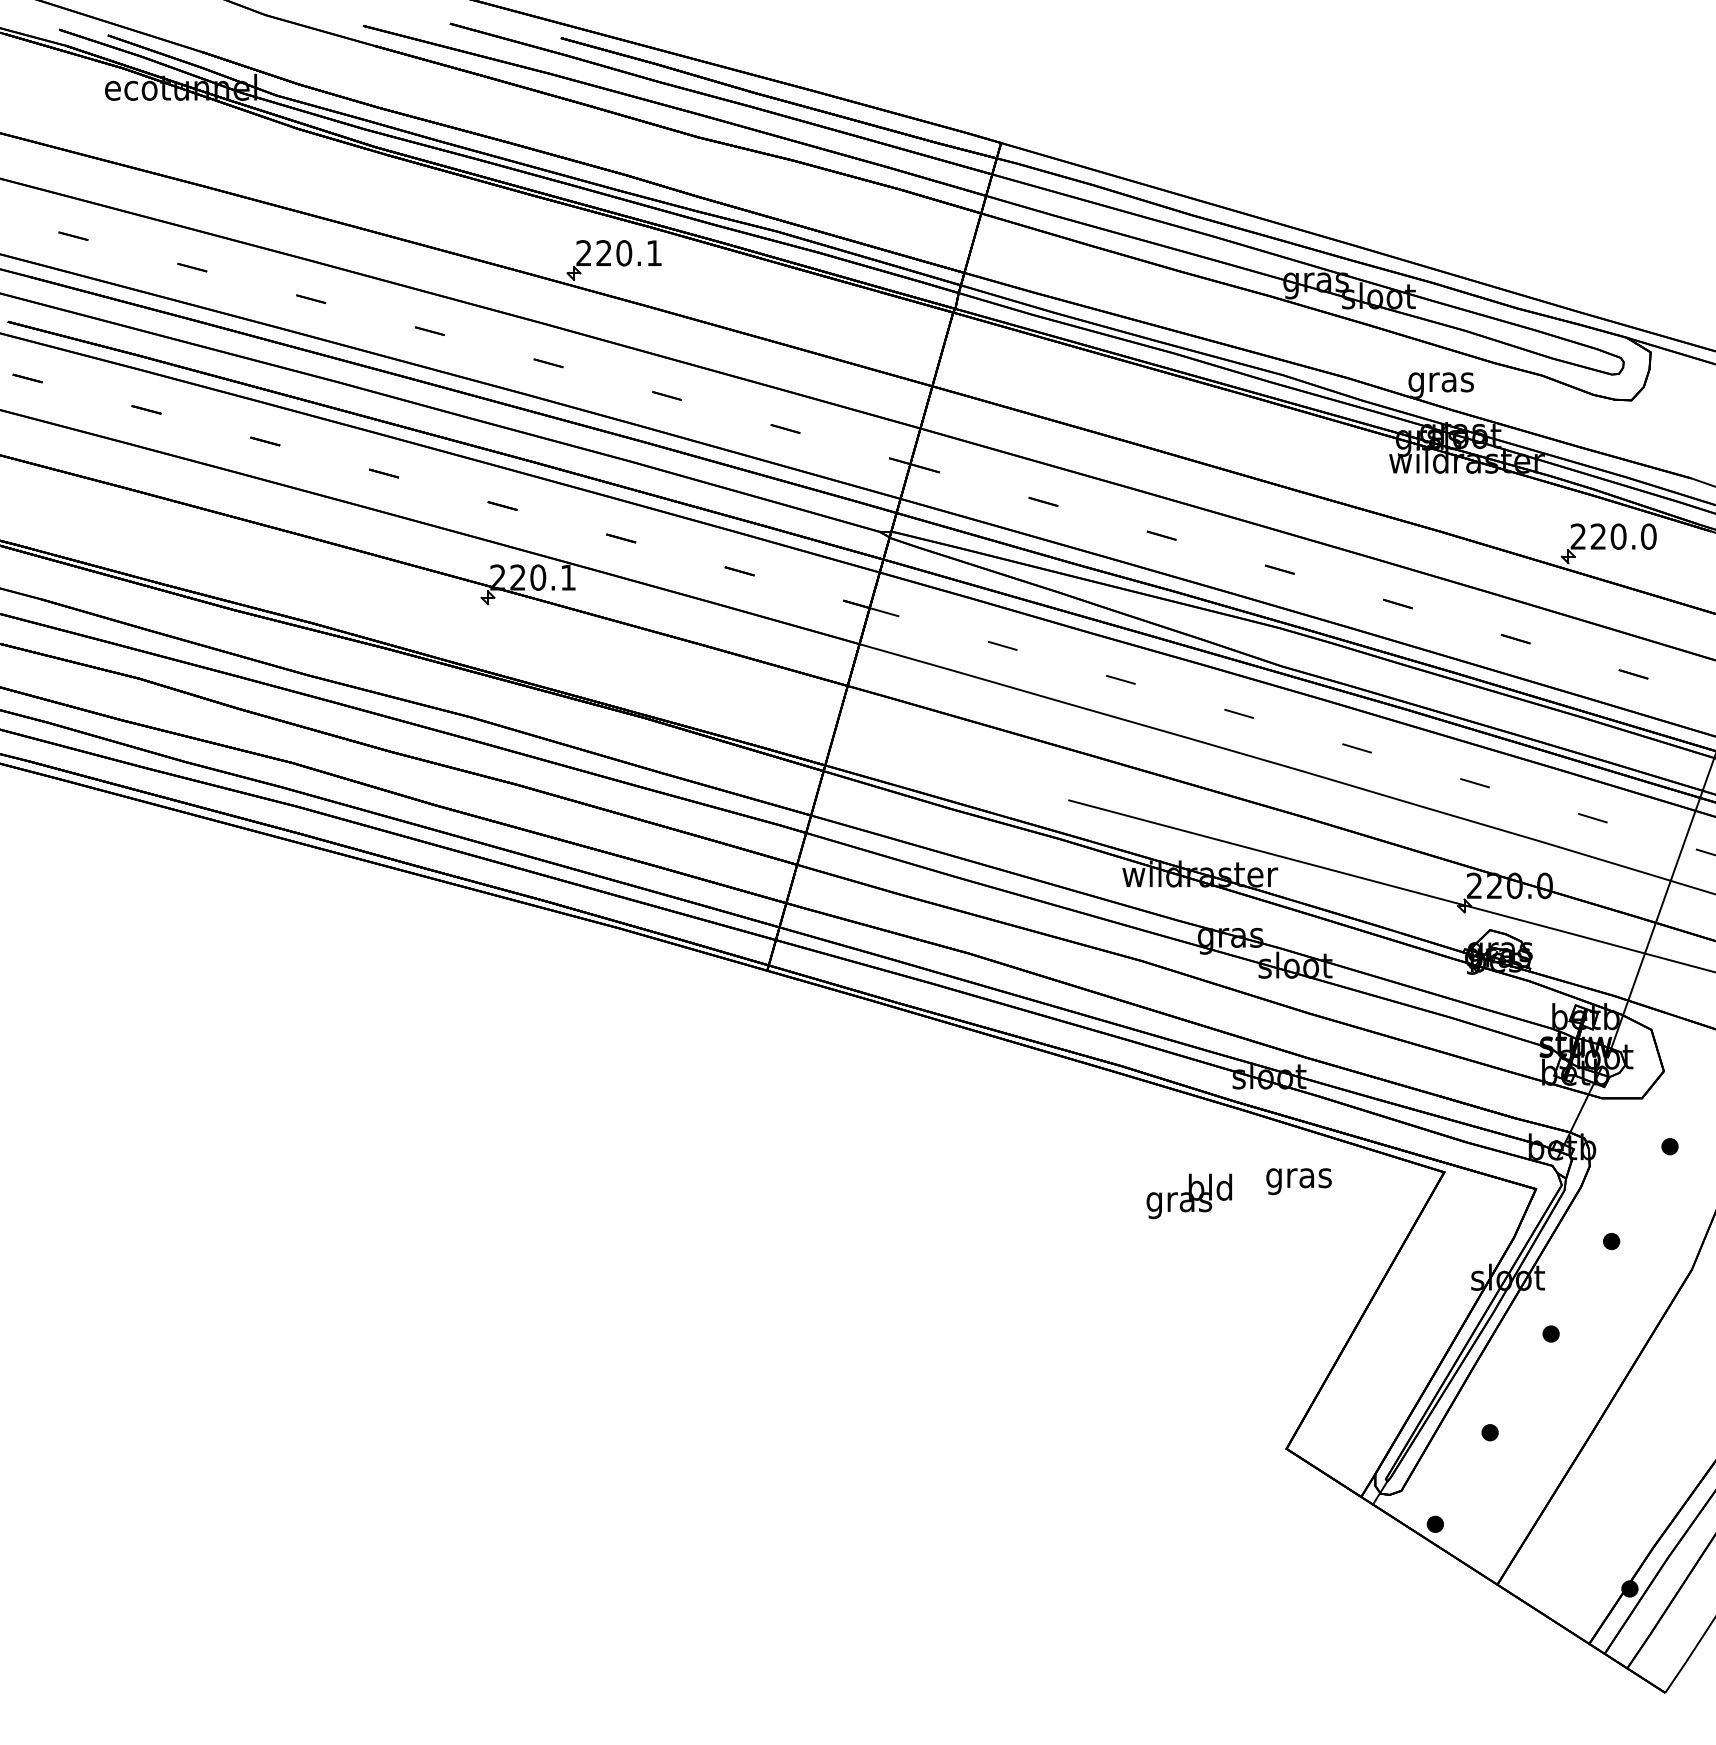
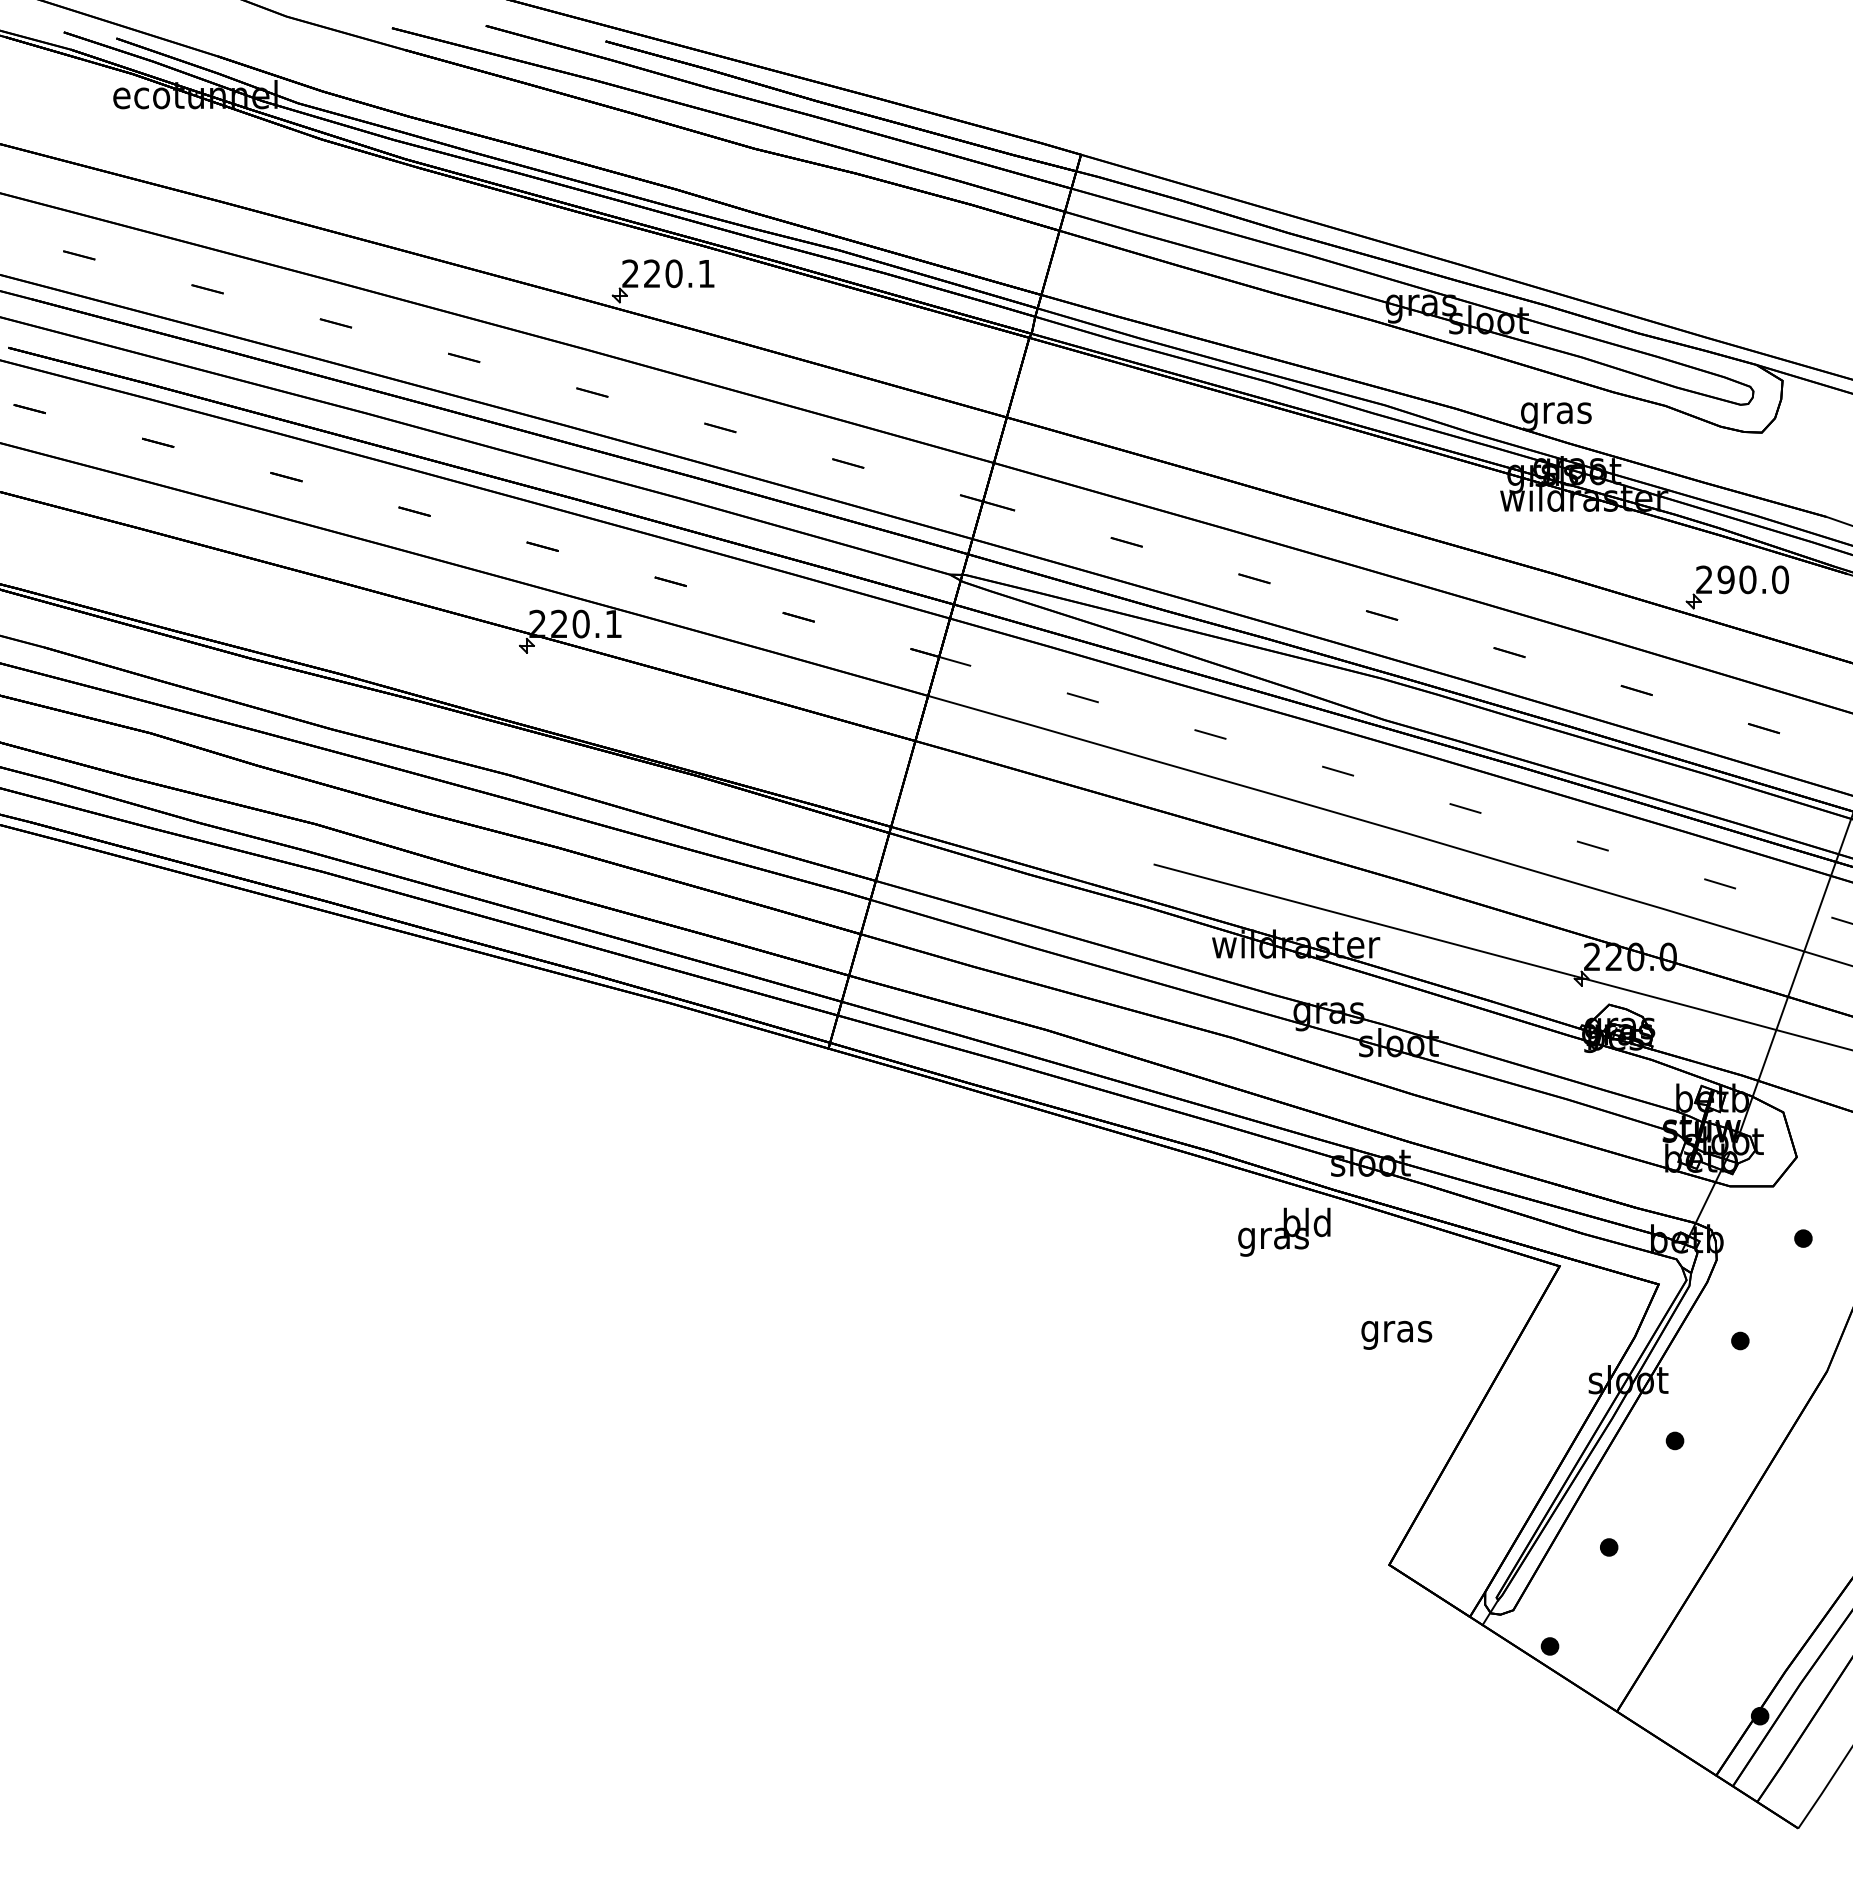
text: (1597, 536) -> (1725, 579), 220.0 -> 290.0
text: (1298, 1180) -> (1396, 1334), moved
text: (1189, 1195) -> (1284, 1231), moved

